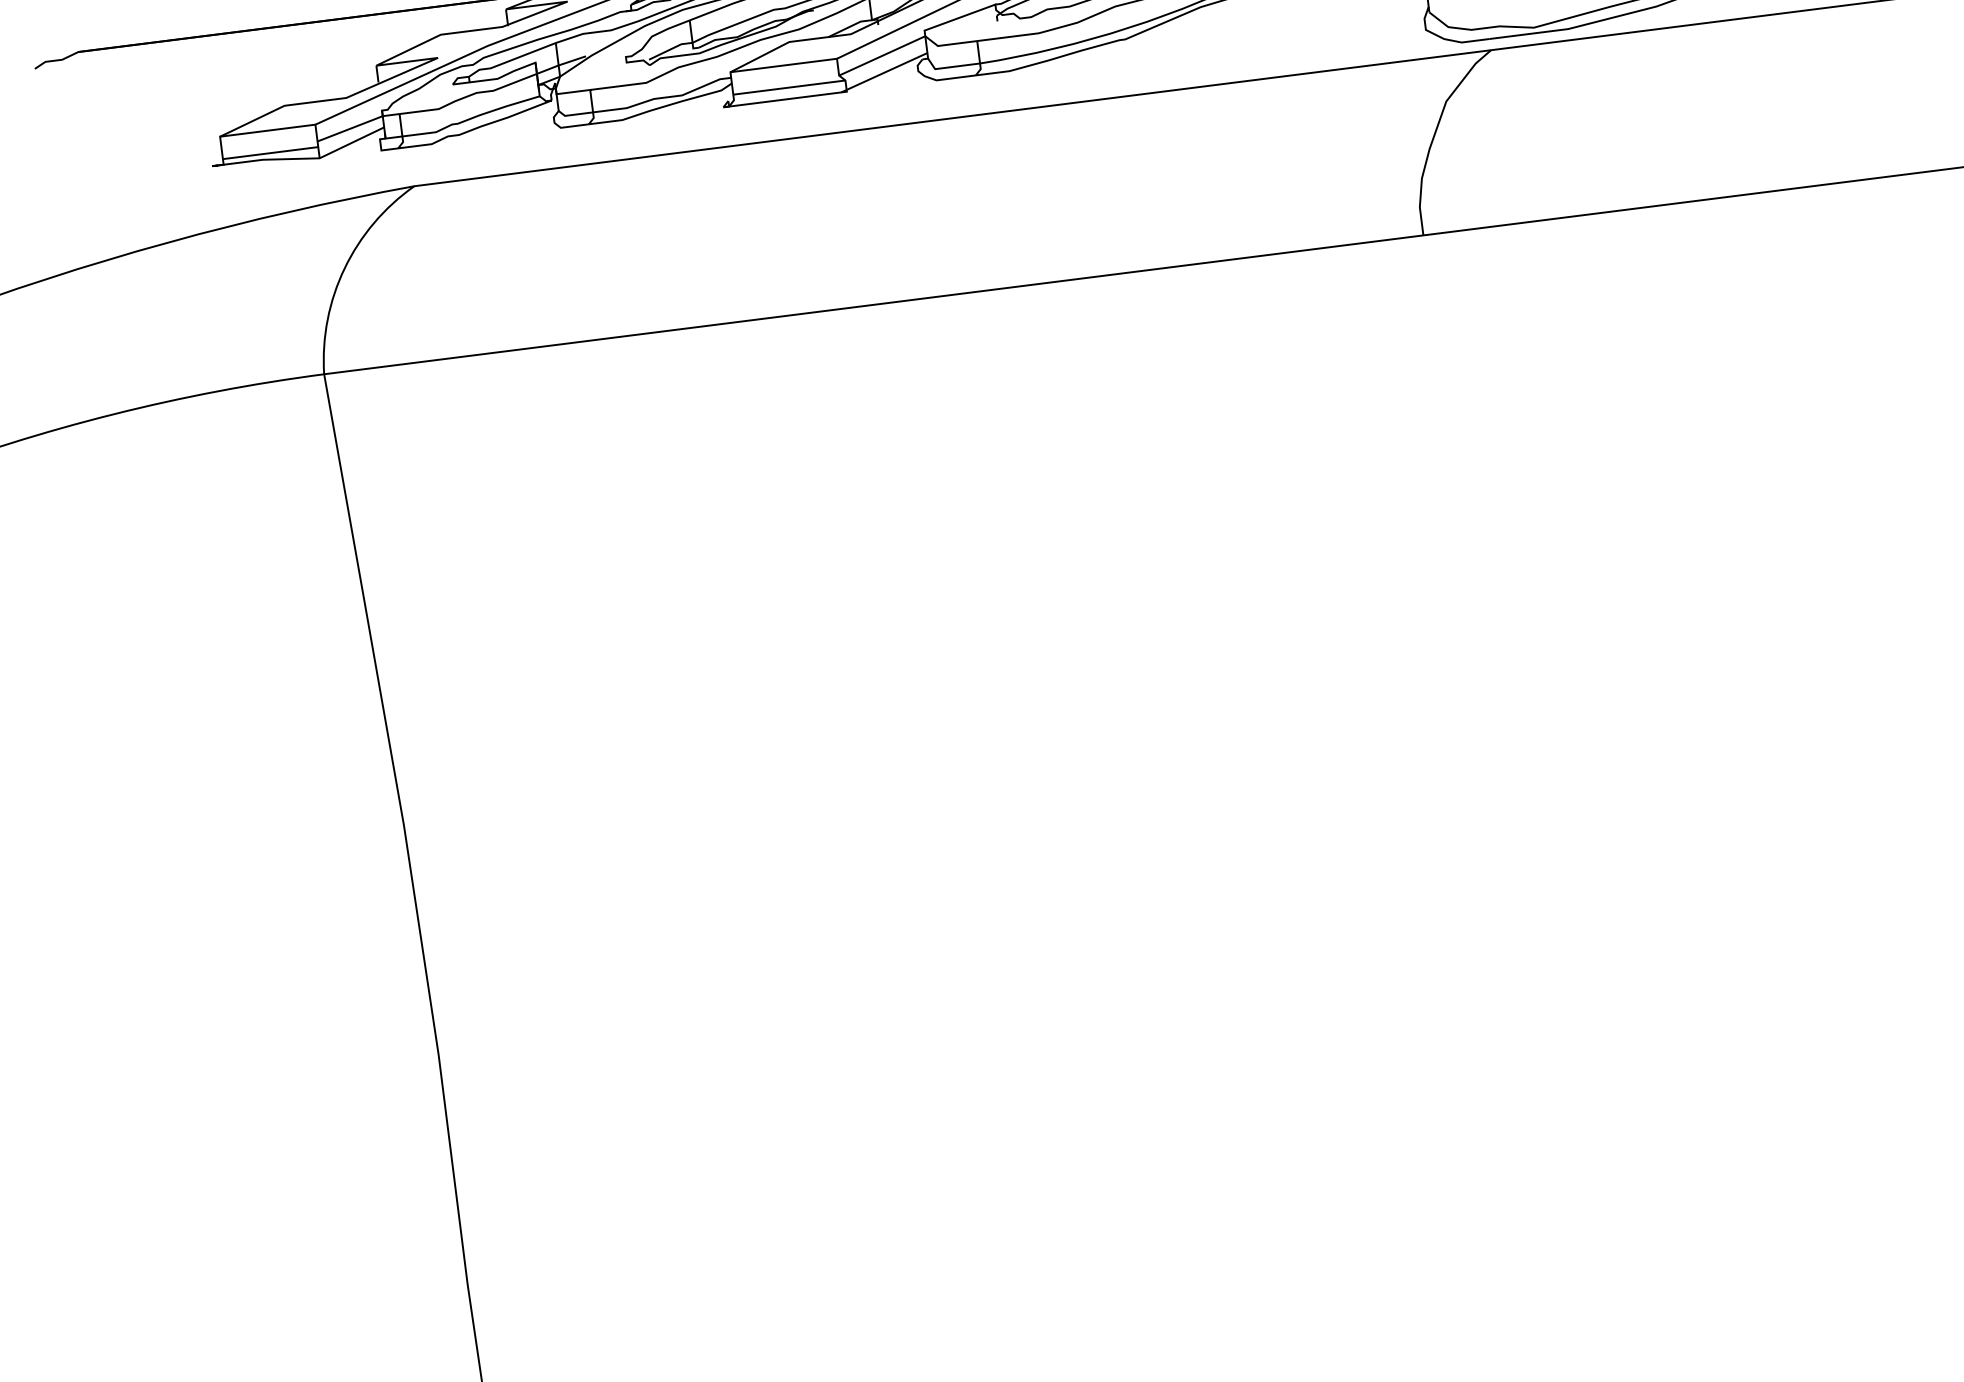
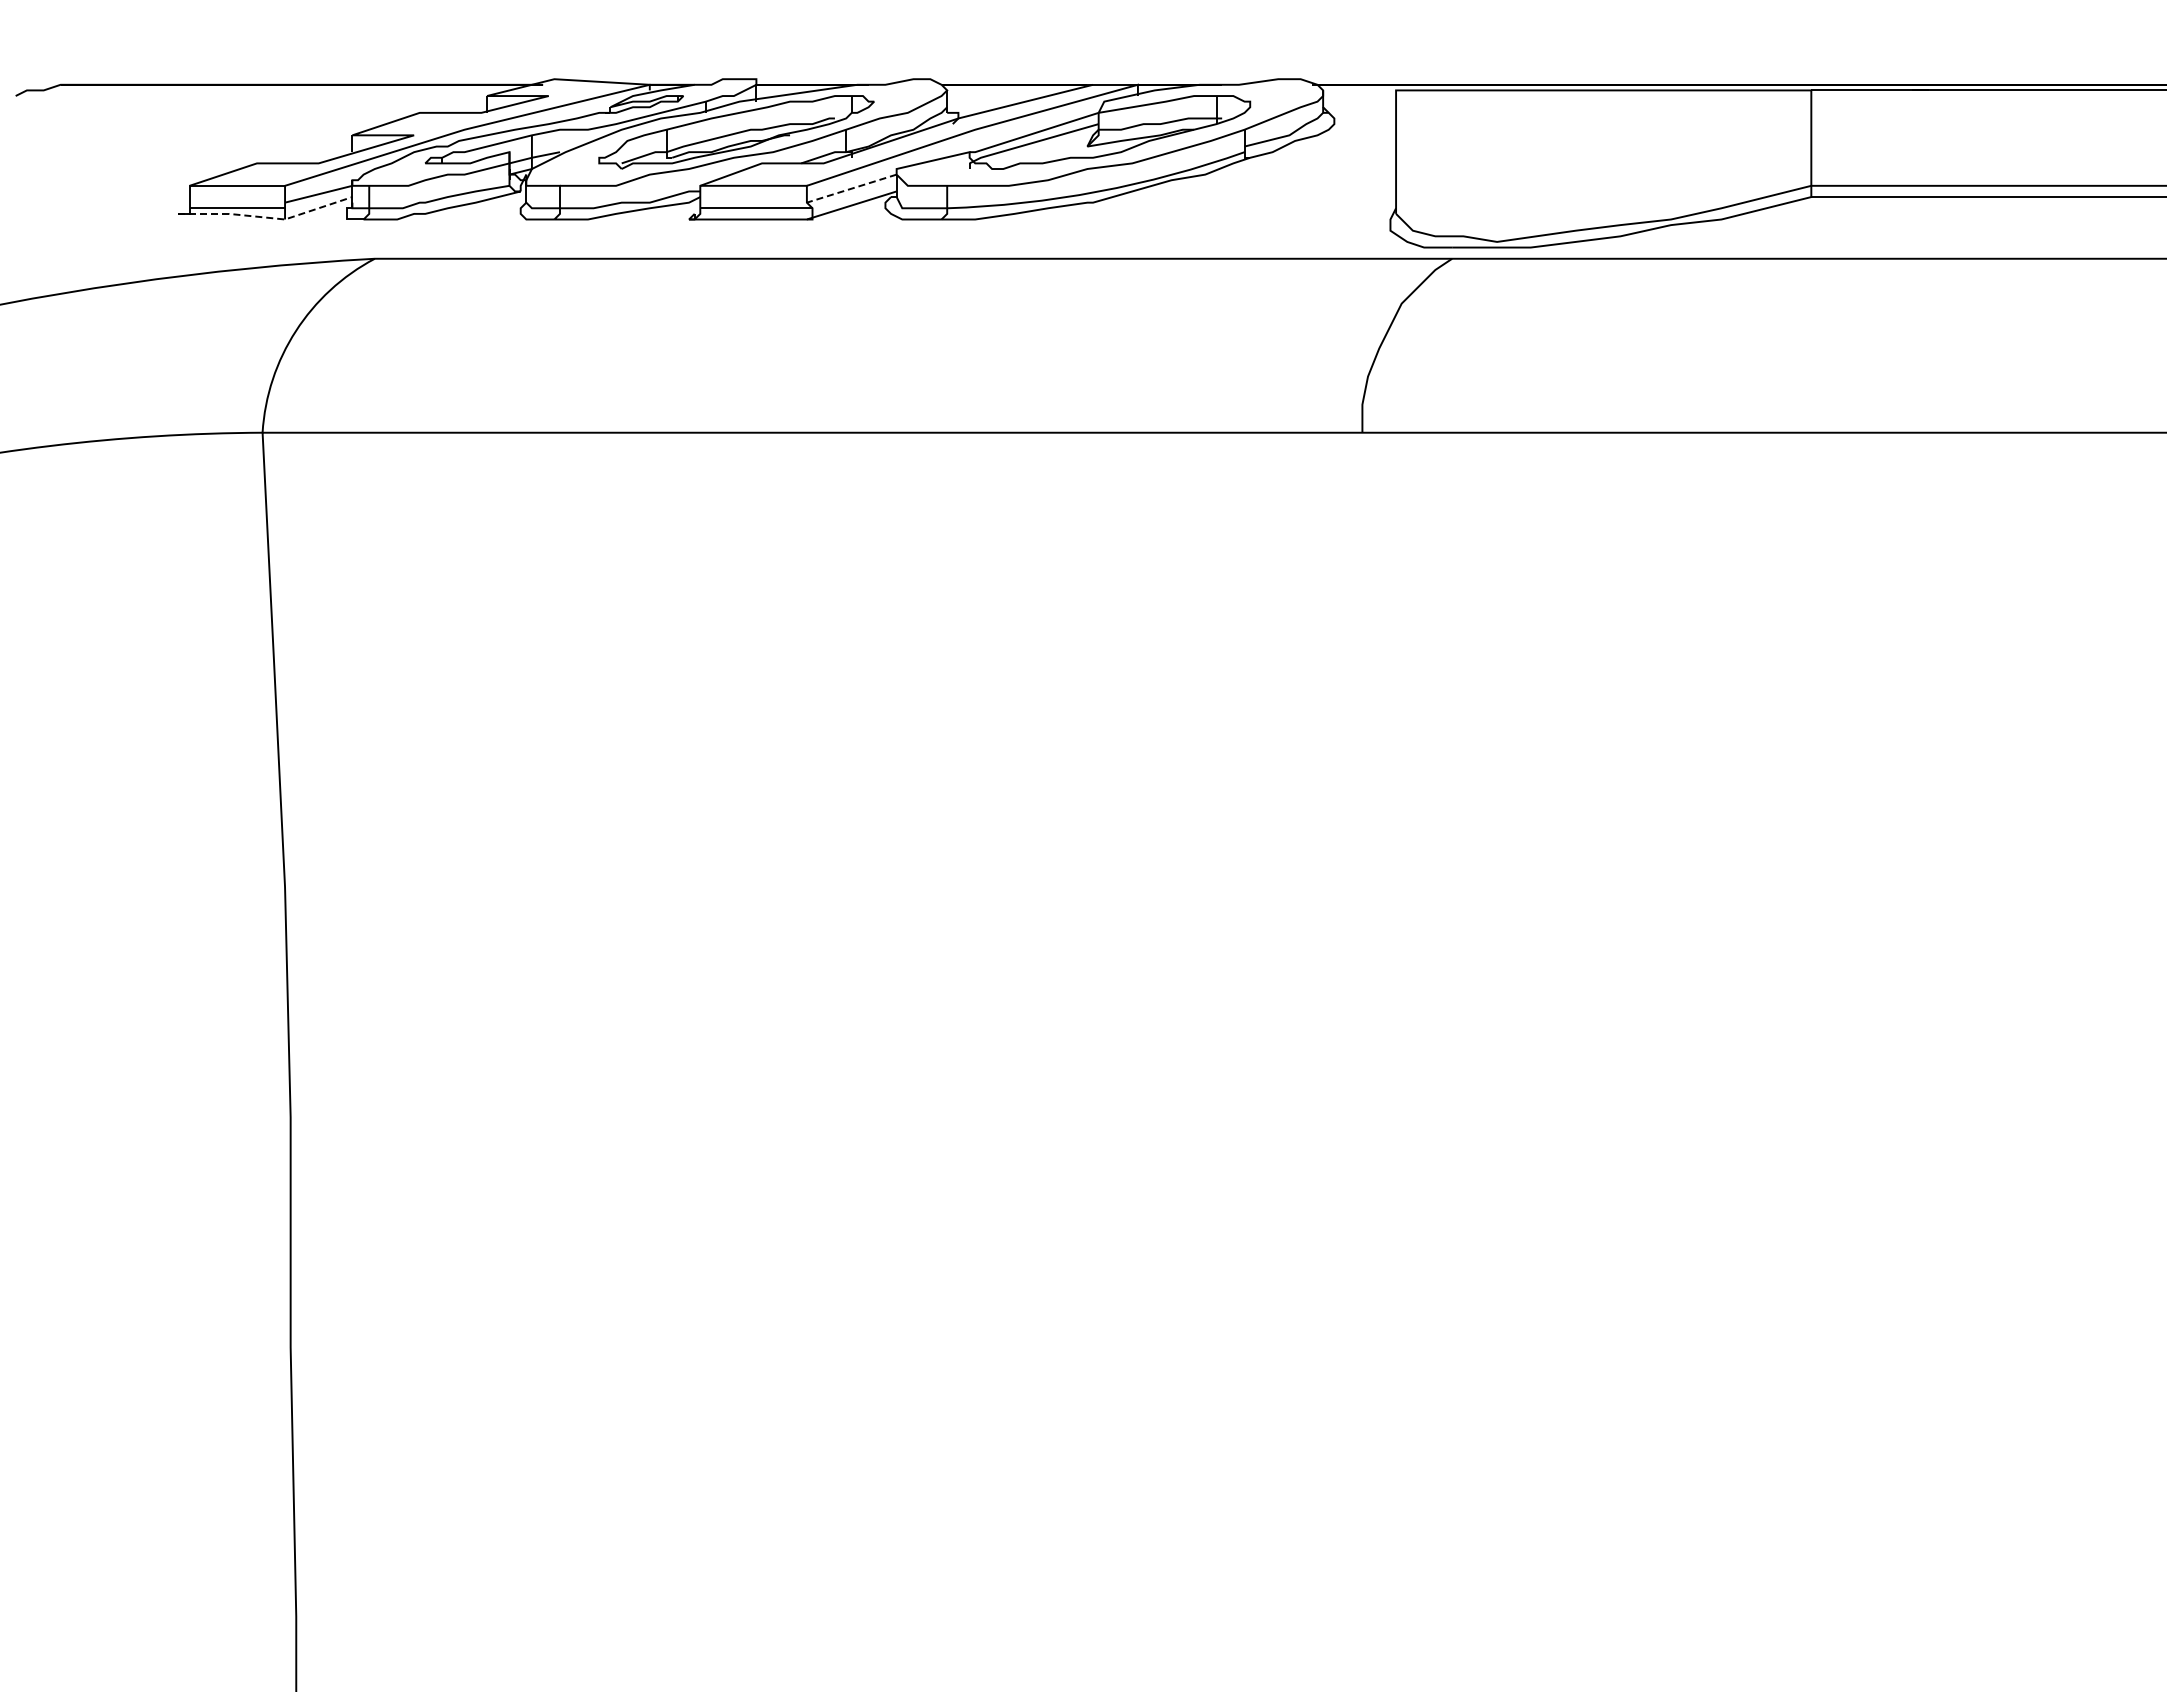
line: (881, 55) -> (851, 188), solid -> dashed
line: (301, 158) -> (267, 217), solid -> dashed

